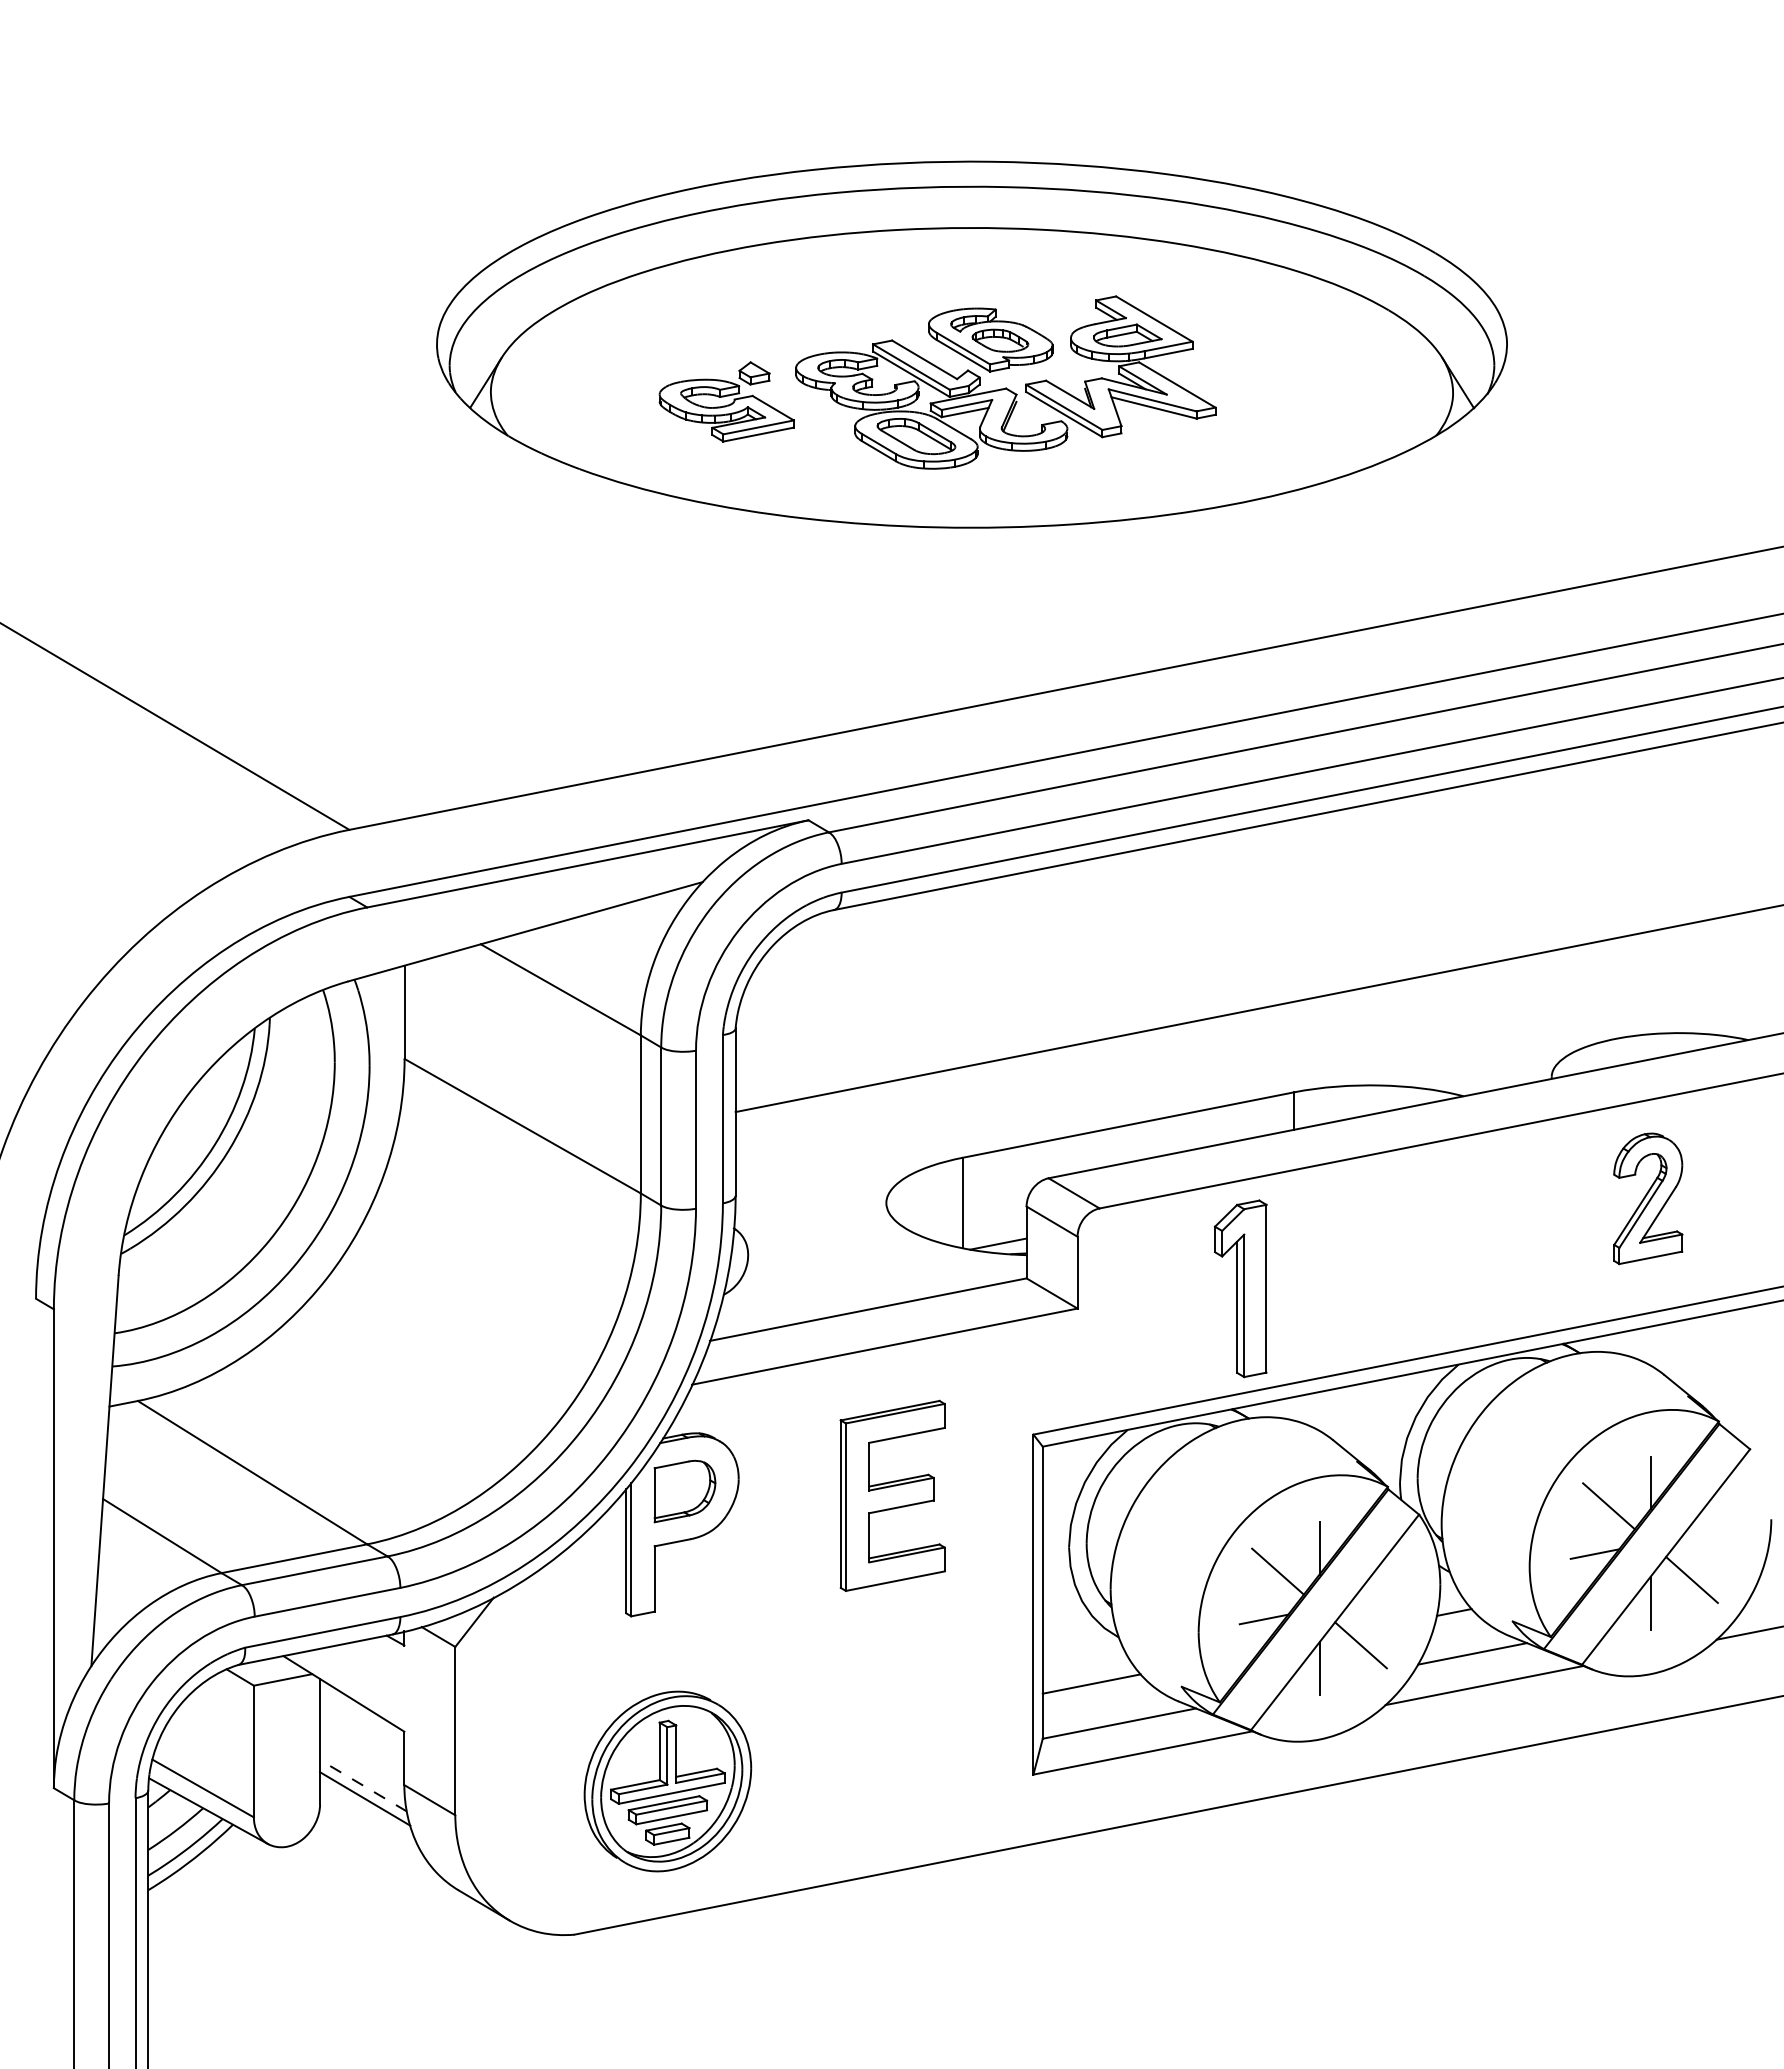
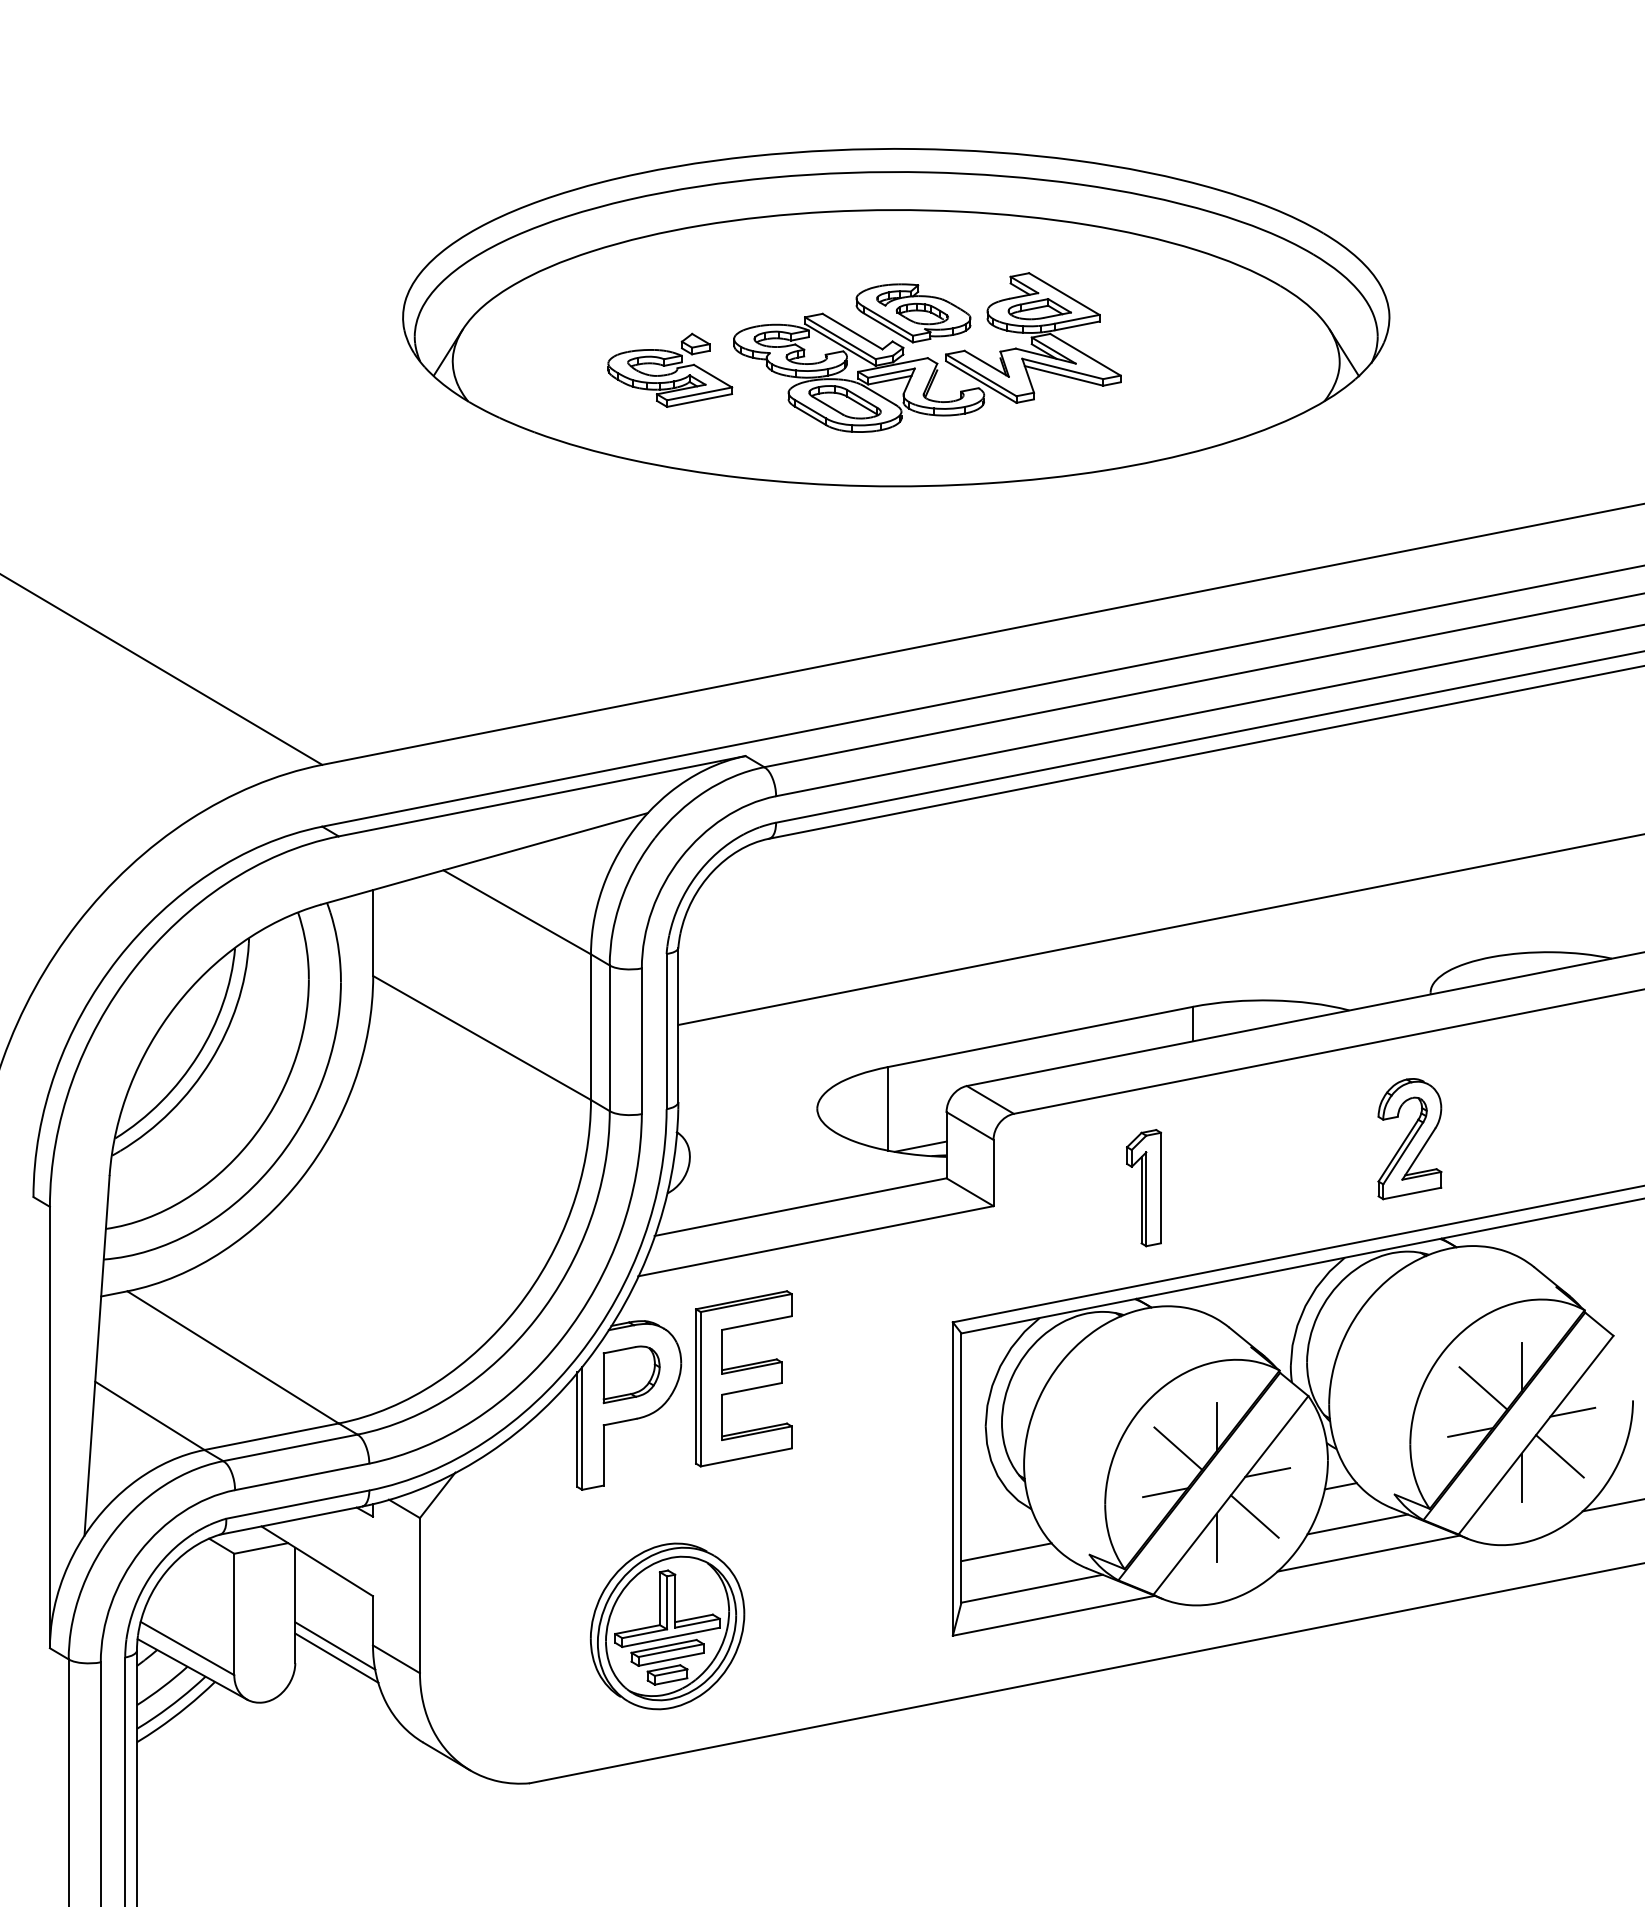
part: (1648, 1198) -> (1410, 1138), moved
part: (1240, 1289) -> (1143, 1188), size x0.71
part: (892, 1495) -> (743, 1378), moved
line: (1705, 1531) -> (1572, 1411), added
line: (1374, 1597) -> (1267, 1472), added
part: (667, 1781) -> (667, 1626), moved
line: (363, 1785) -> (335, 1645), dashed -> solid

